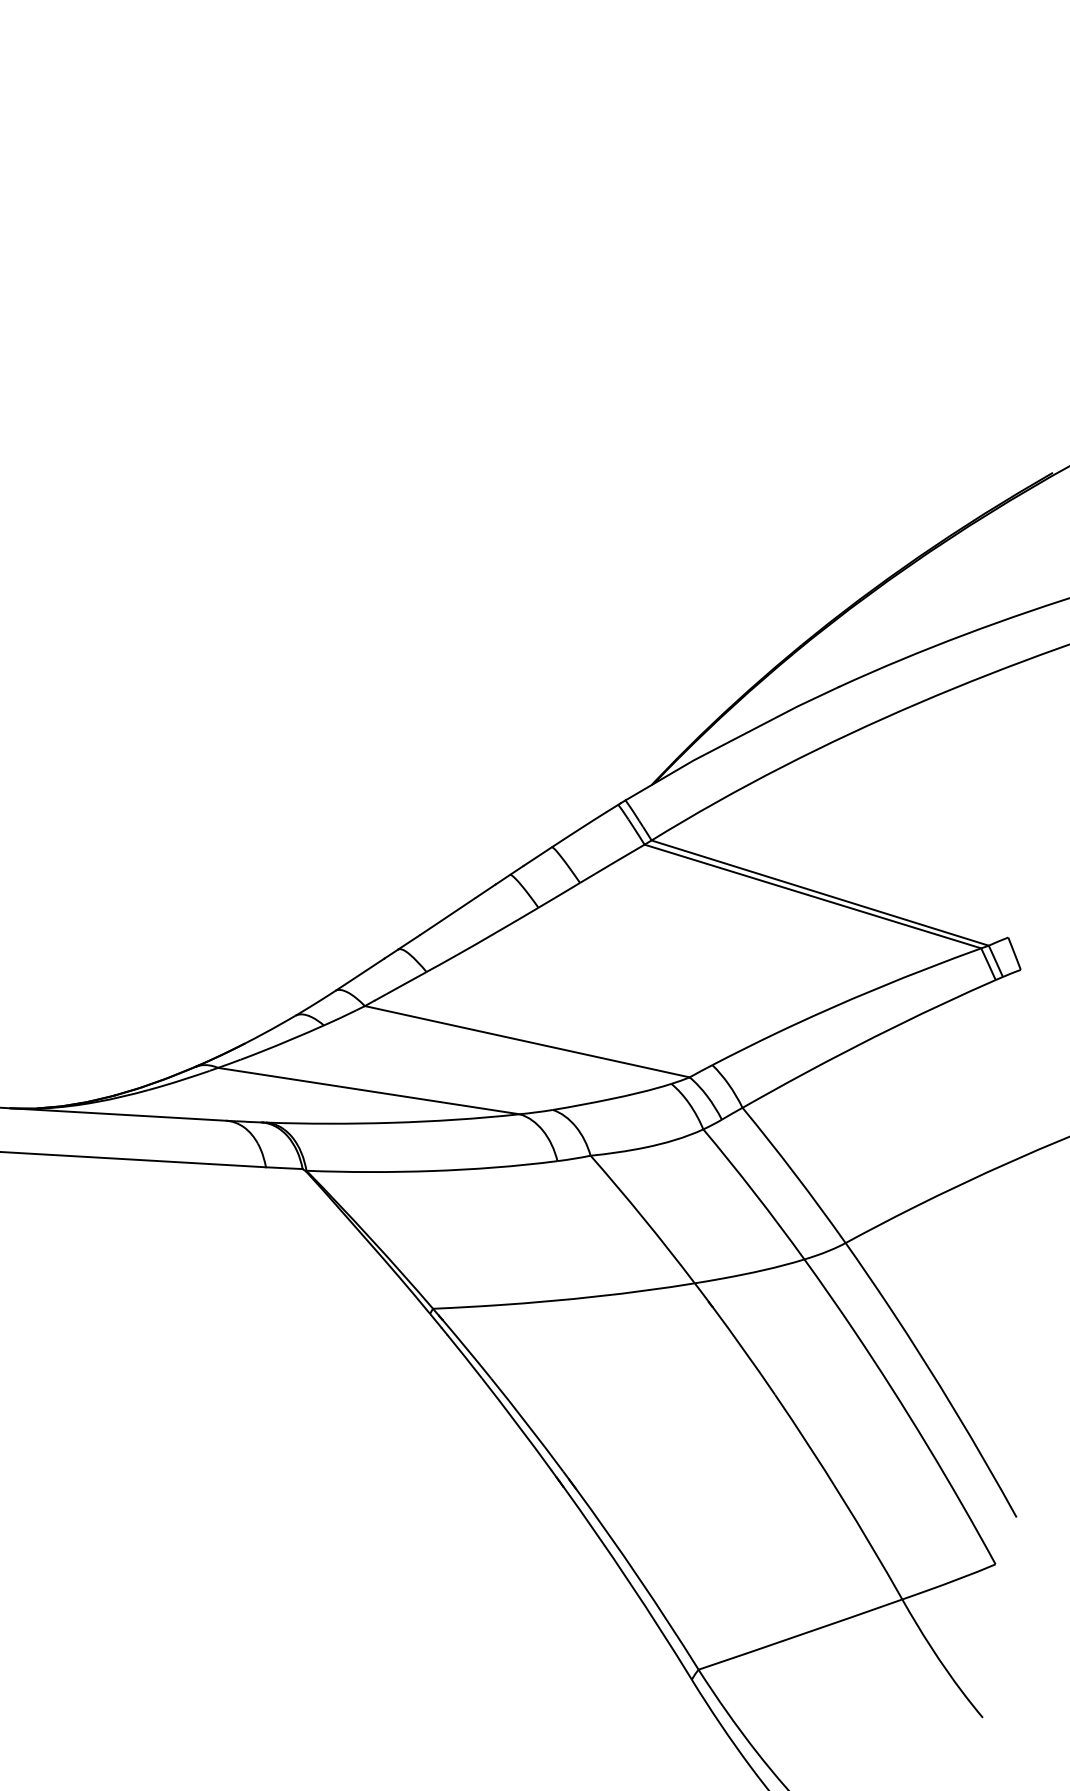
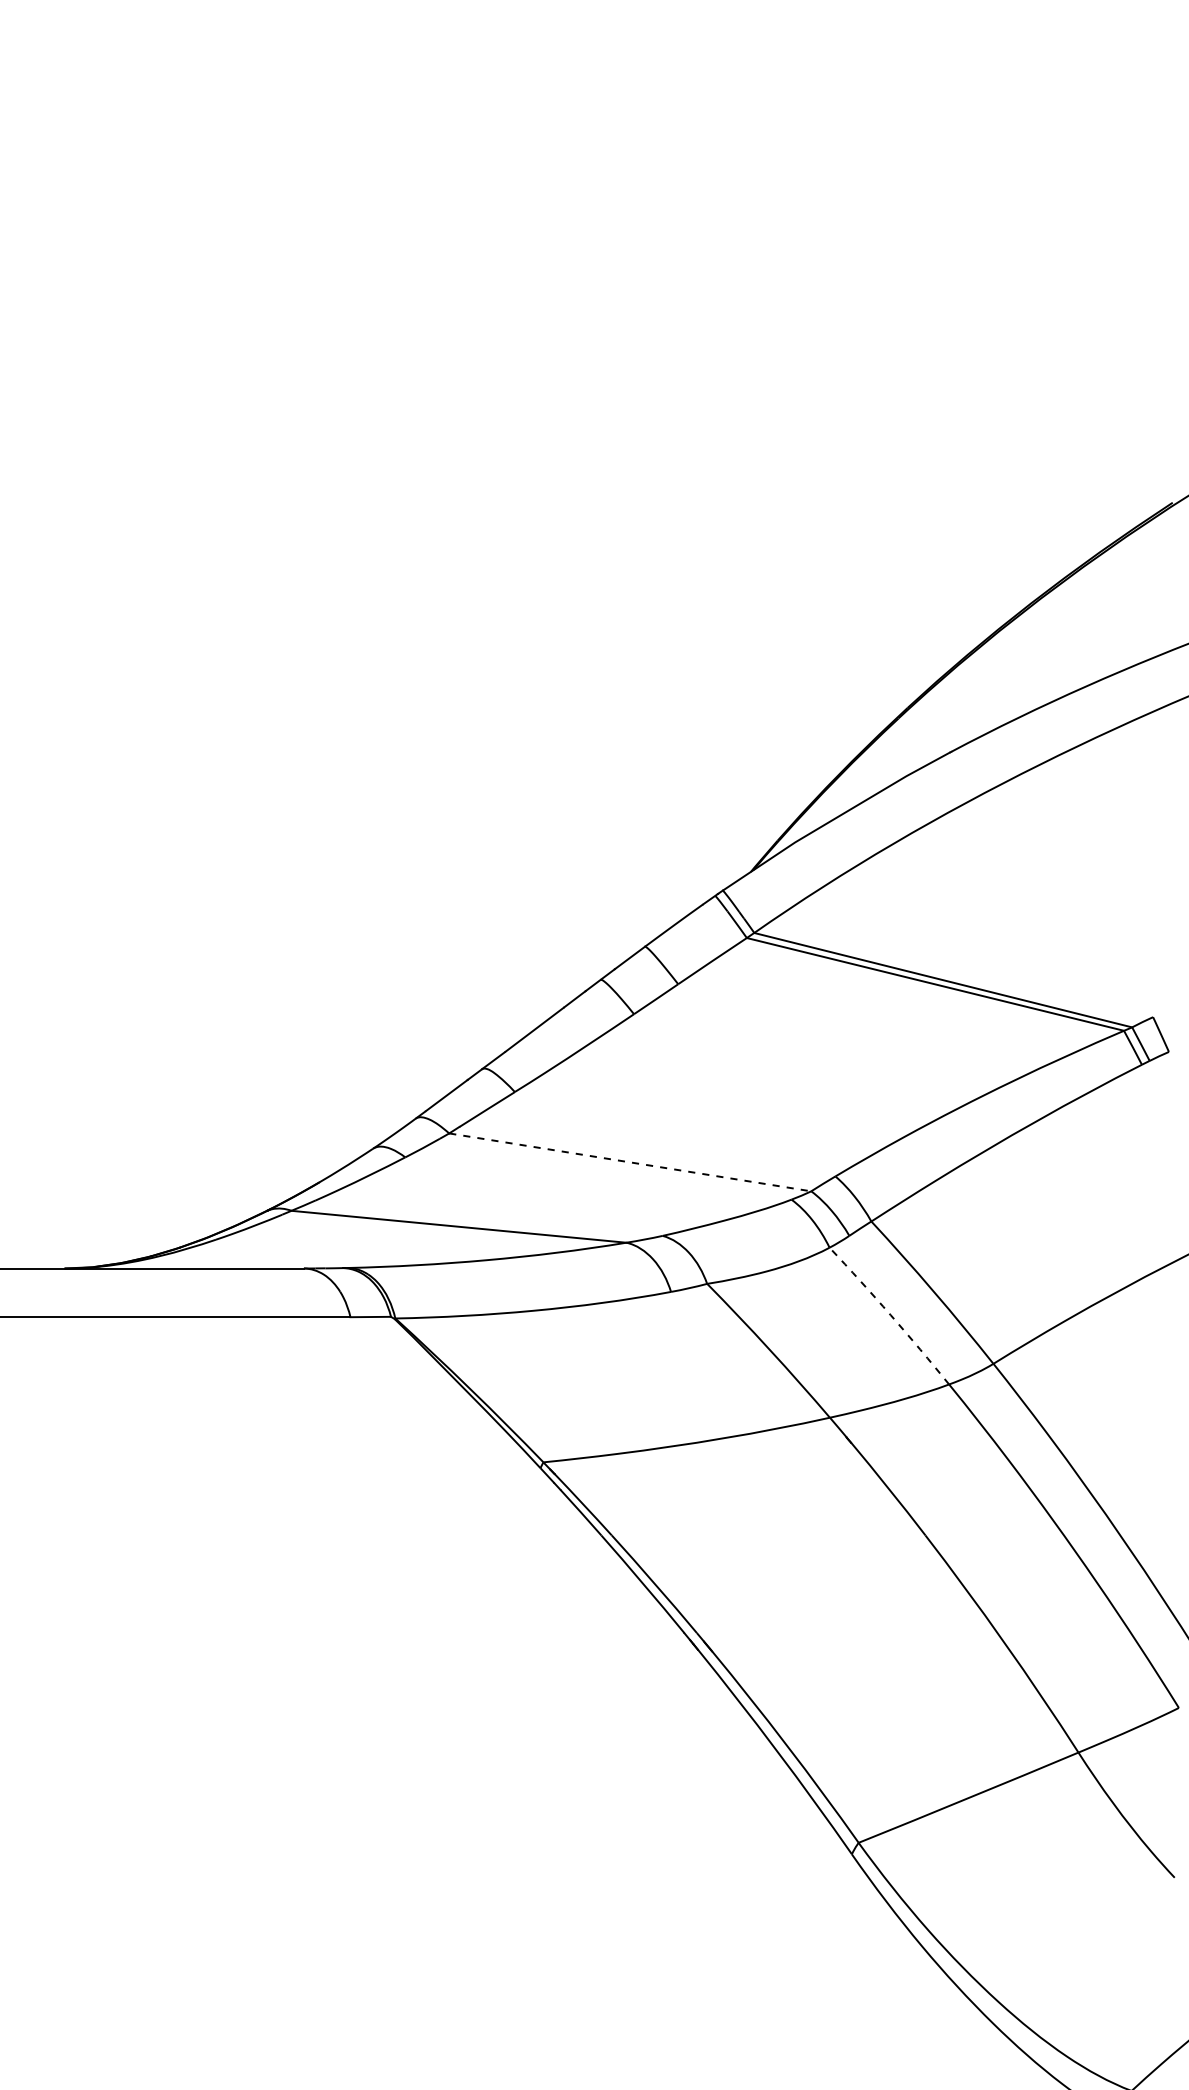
line: (527, 1041) -> (630, 1162), solid -> dashed
arc: (754, 1193) -> (890, 1315), solid -> dashed

